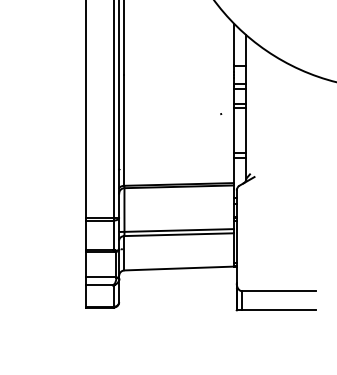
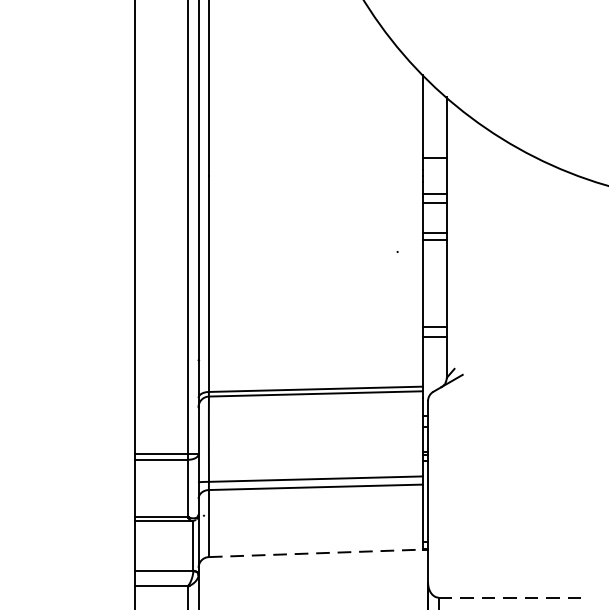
line: (179, 268) -> (316, 553), solid -> dashed
line: (279, 291) -> (511, 598), solid -> dashed

